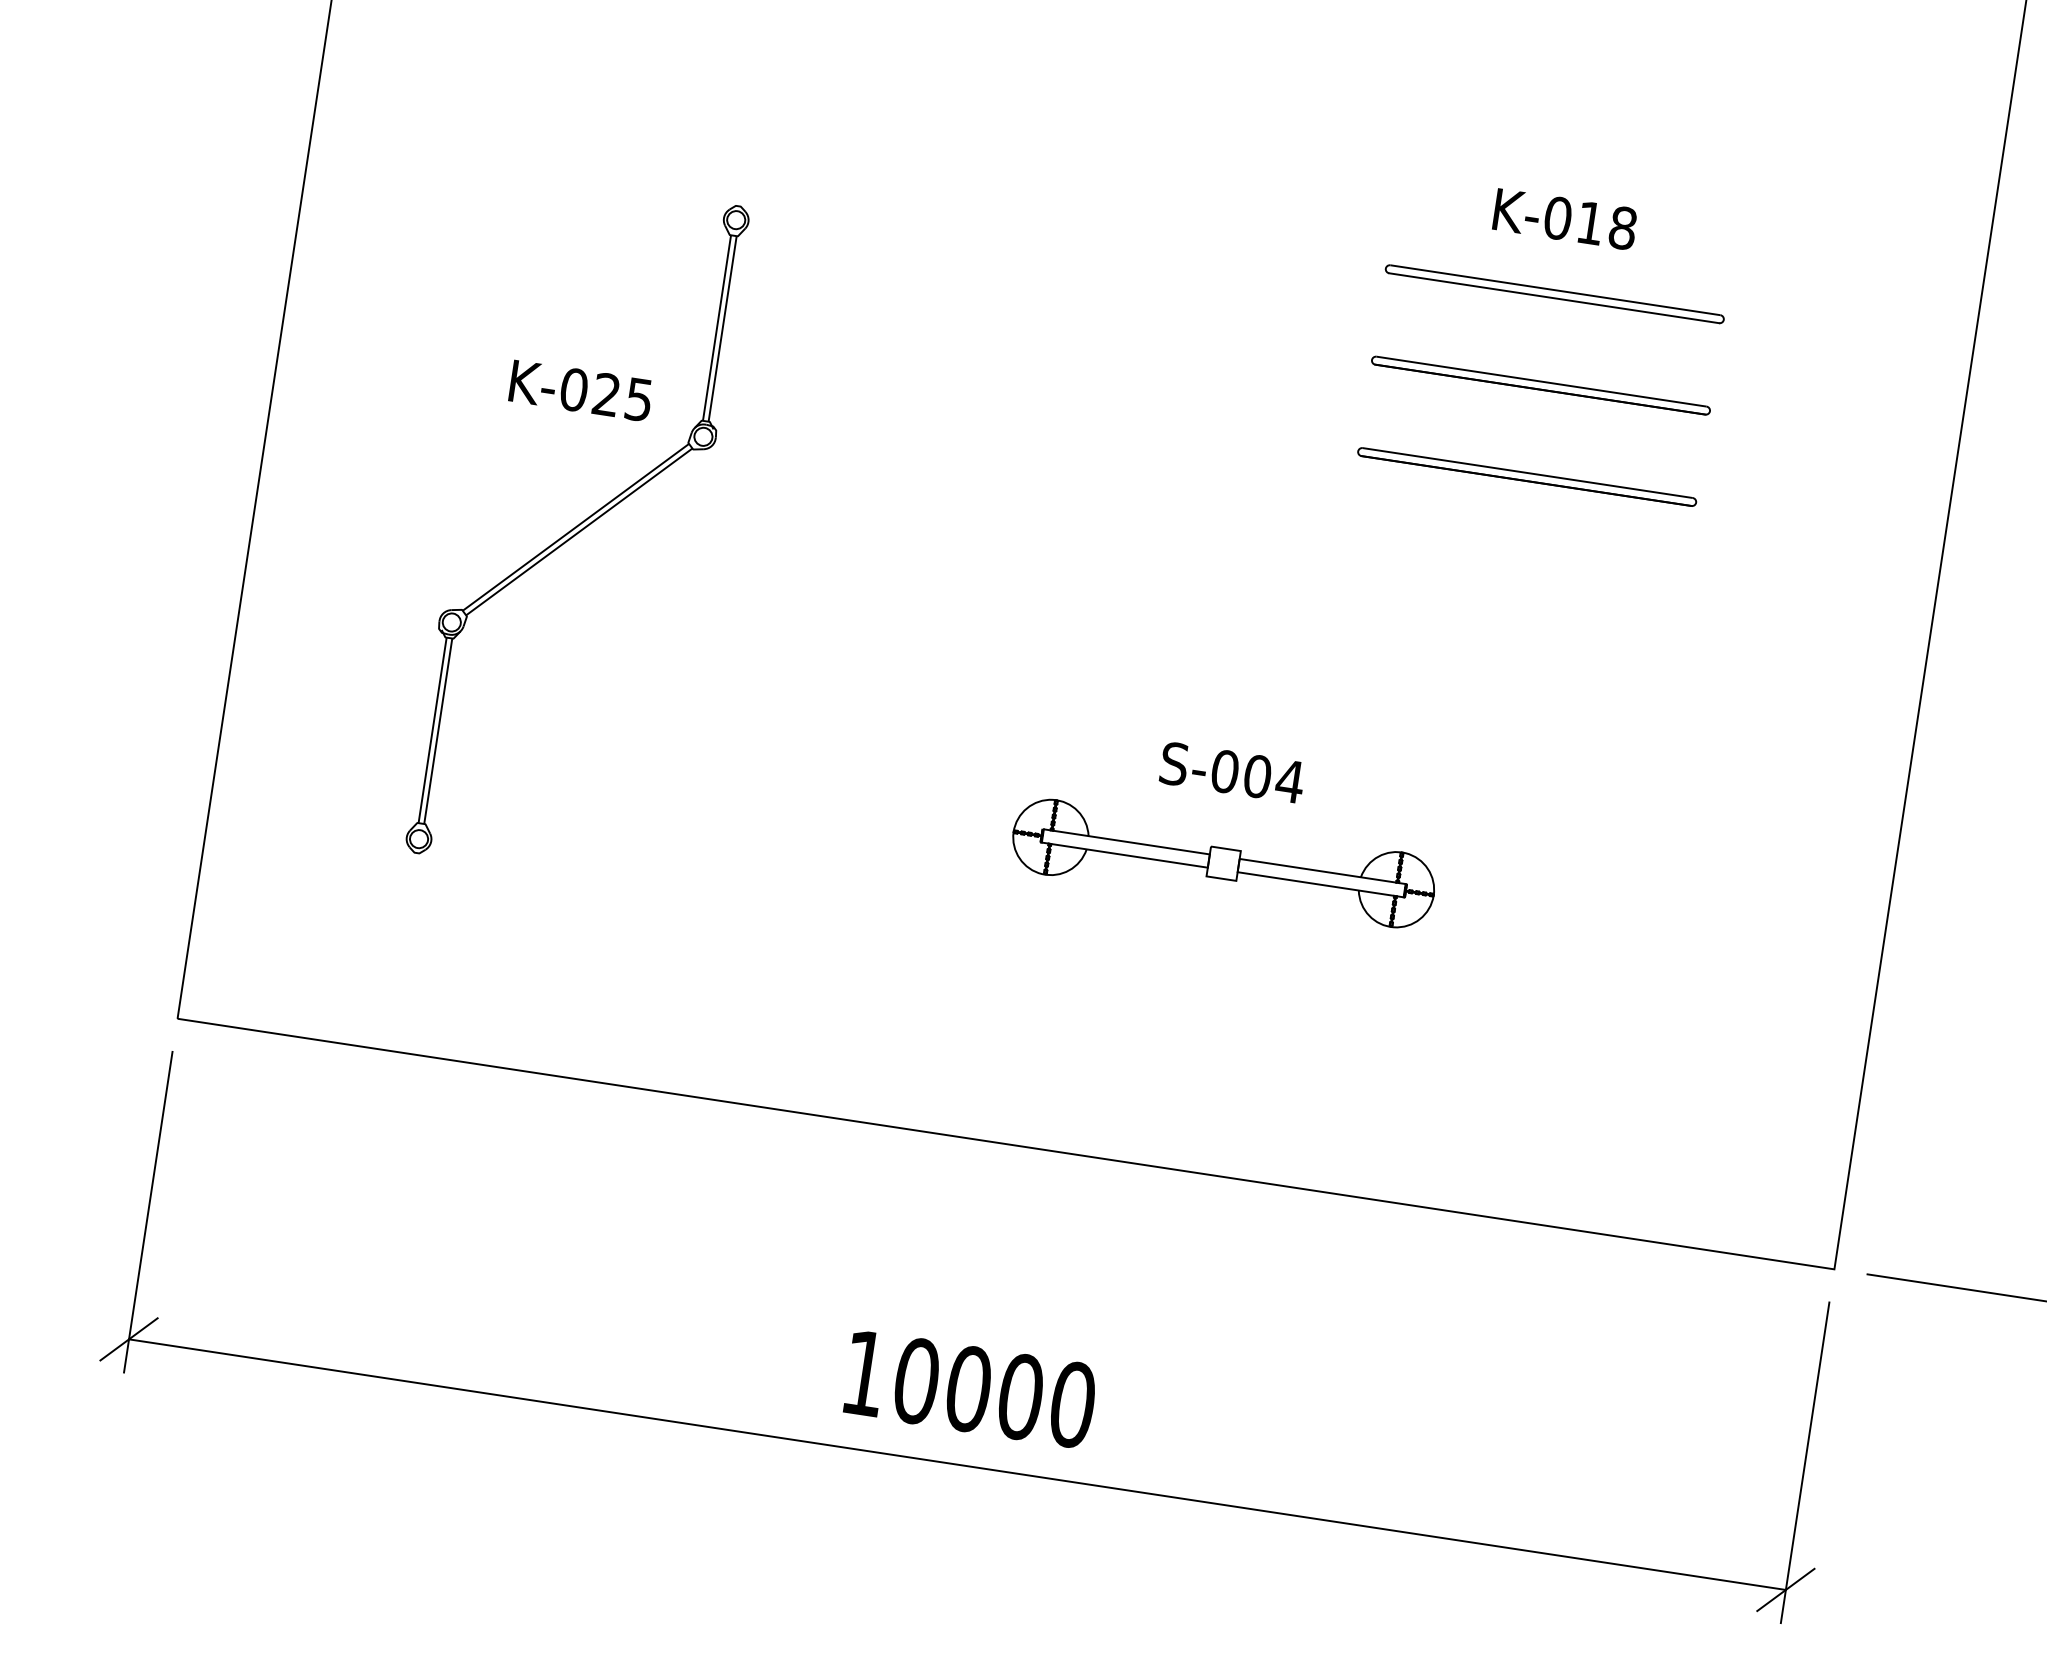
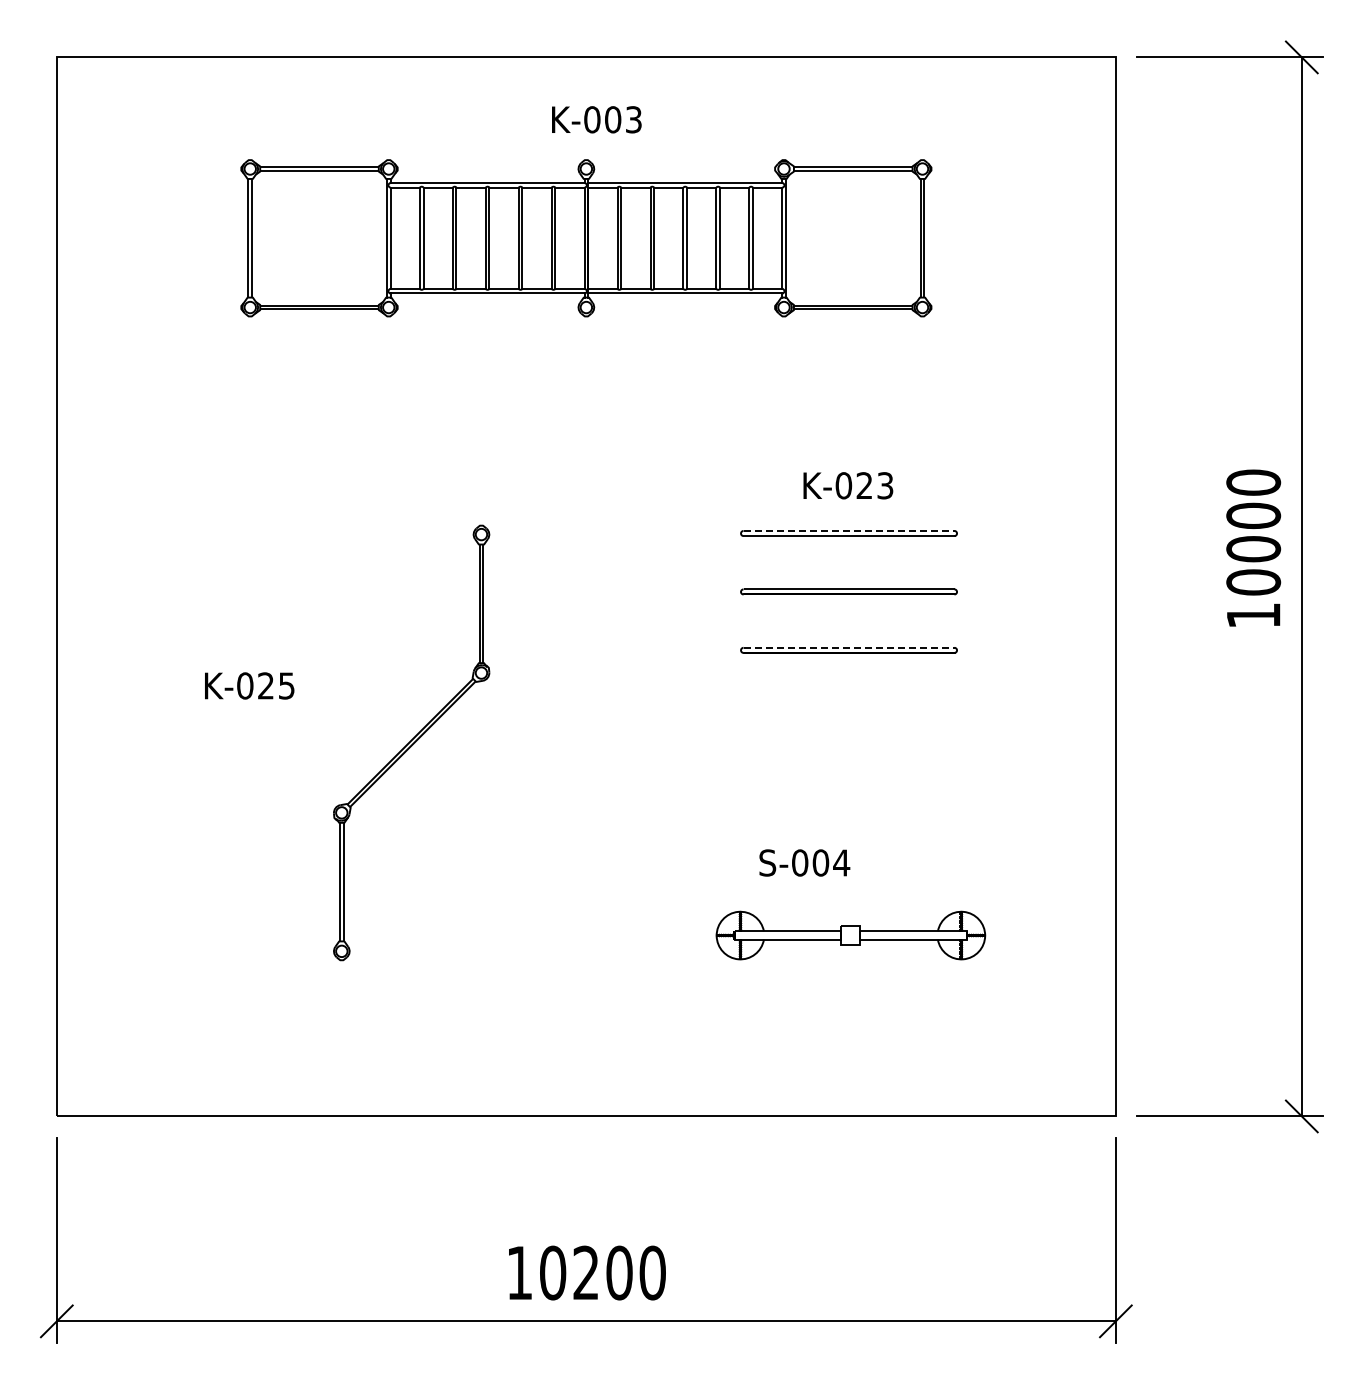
text: (1606, 225) -> (874, 485), K-018 -> K-023
line: (1556, 289) -> (849, 530), solid -> dashed
line: (1528, 472) -> (849, 647), solid -> dashed
part: (577, 528) -> (411, 742), moved
text: (1232, 771) -> (804, 862), moved
part: (1223, 863) -> (850, 935), moved
text: (969, 1388) -> (586, 1272), 10000 -> 10200

